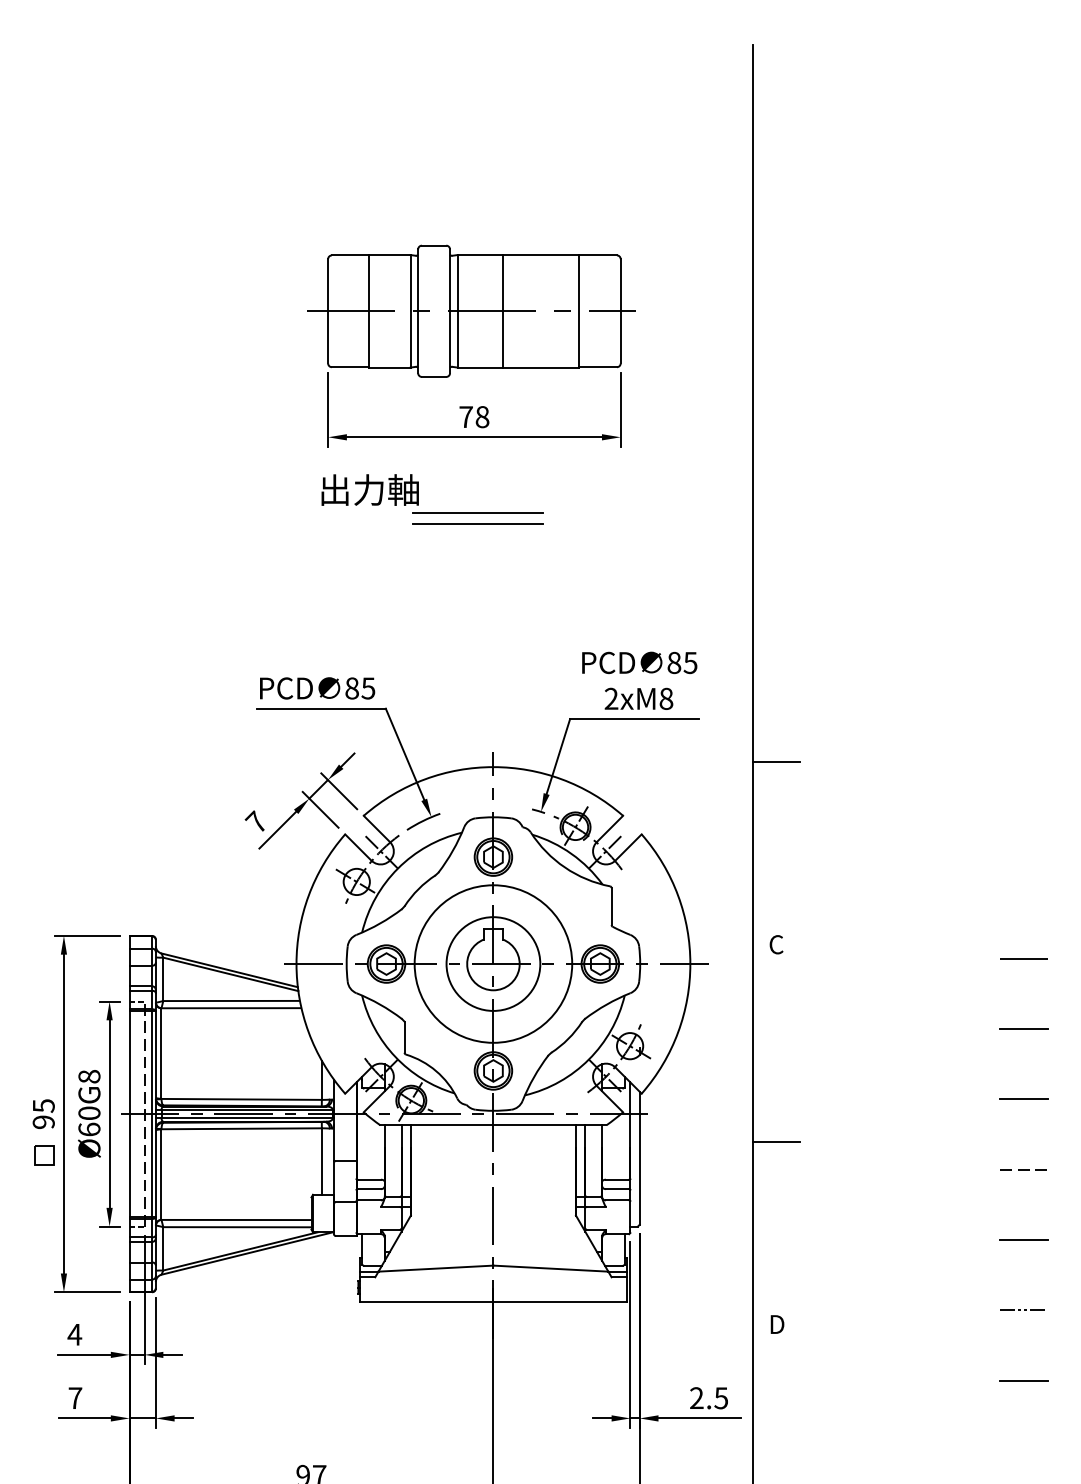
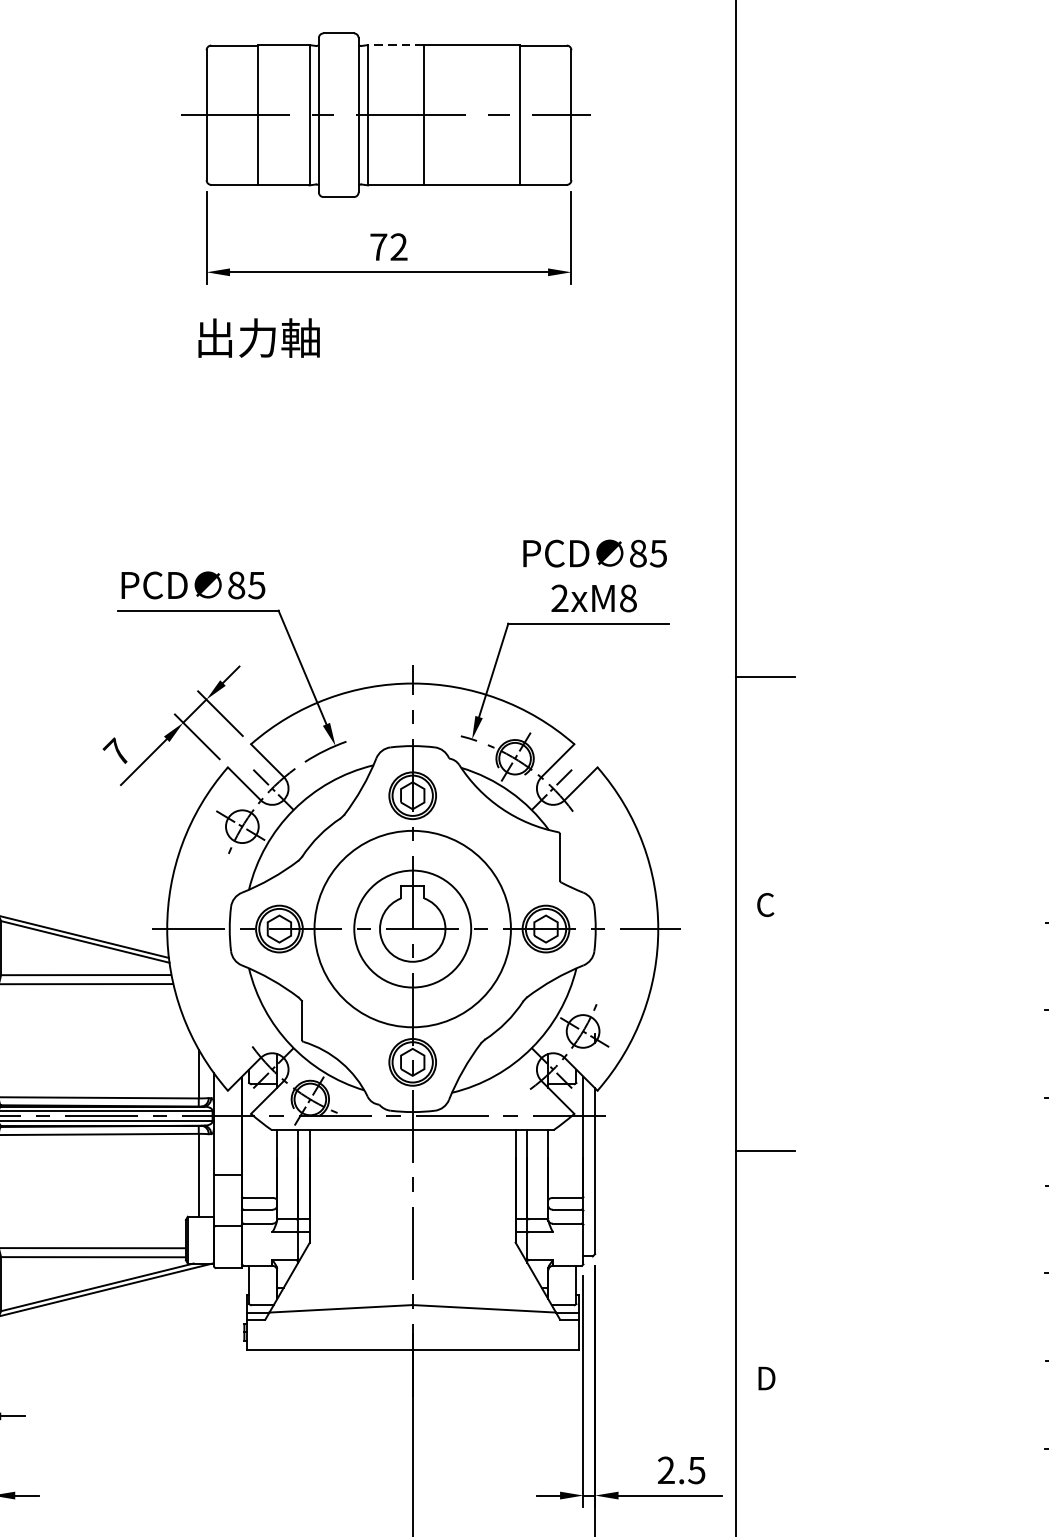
line: (480, 255) -> (396, 45), solid -> dashed
text: (482, 417) -> (399, 247), 78 -> 72
line: (477, 513) -> (392, 367), removed
line: (477, 523) -> (392, 379), removed

